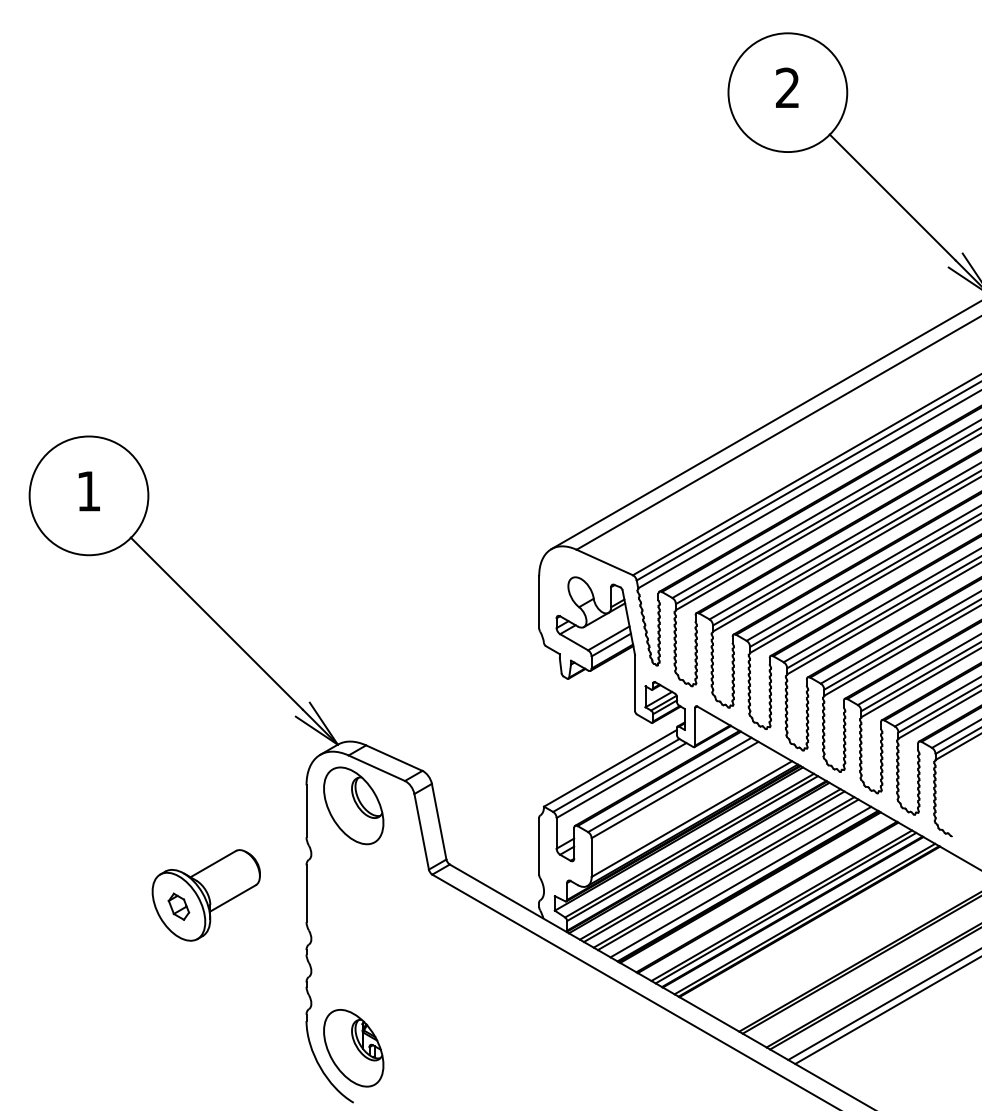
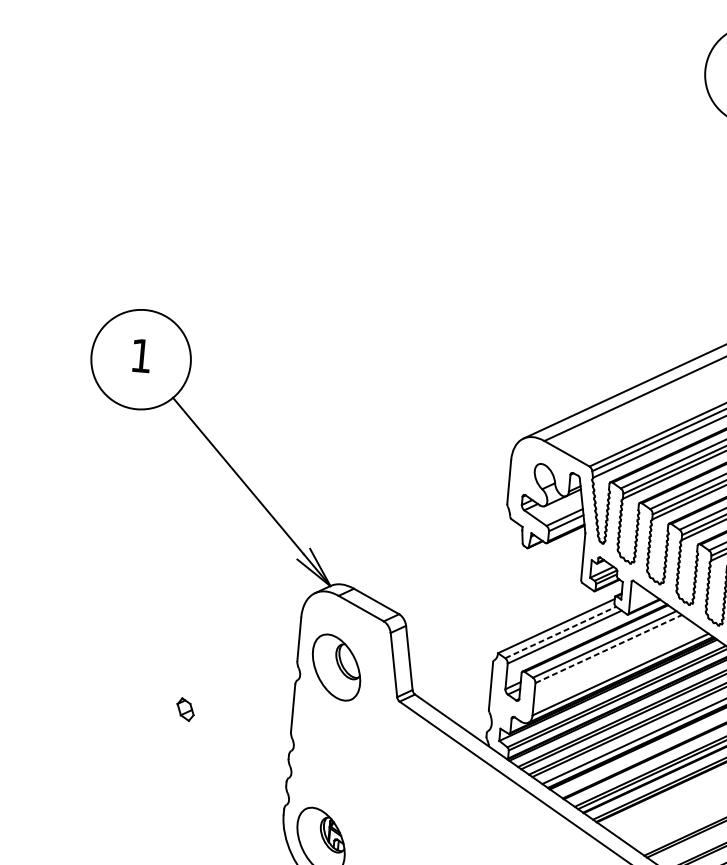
line: (616, 775) -> (560, 632), solid -> dashed
line: (675, 789) -> (609, 648), solid -> dashed
part: (353, 805) -> (336, 667), moved
part: (205, 895) -> (208, 702), removed

